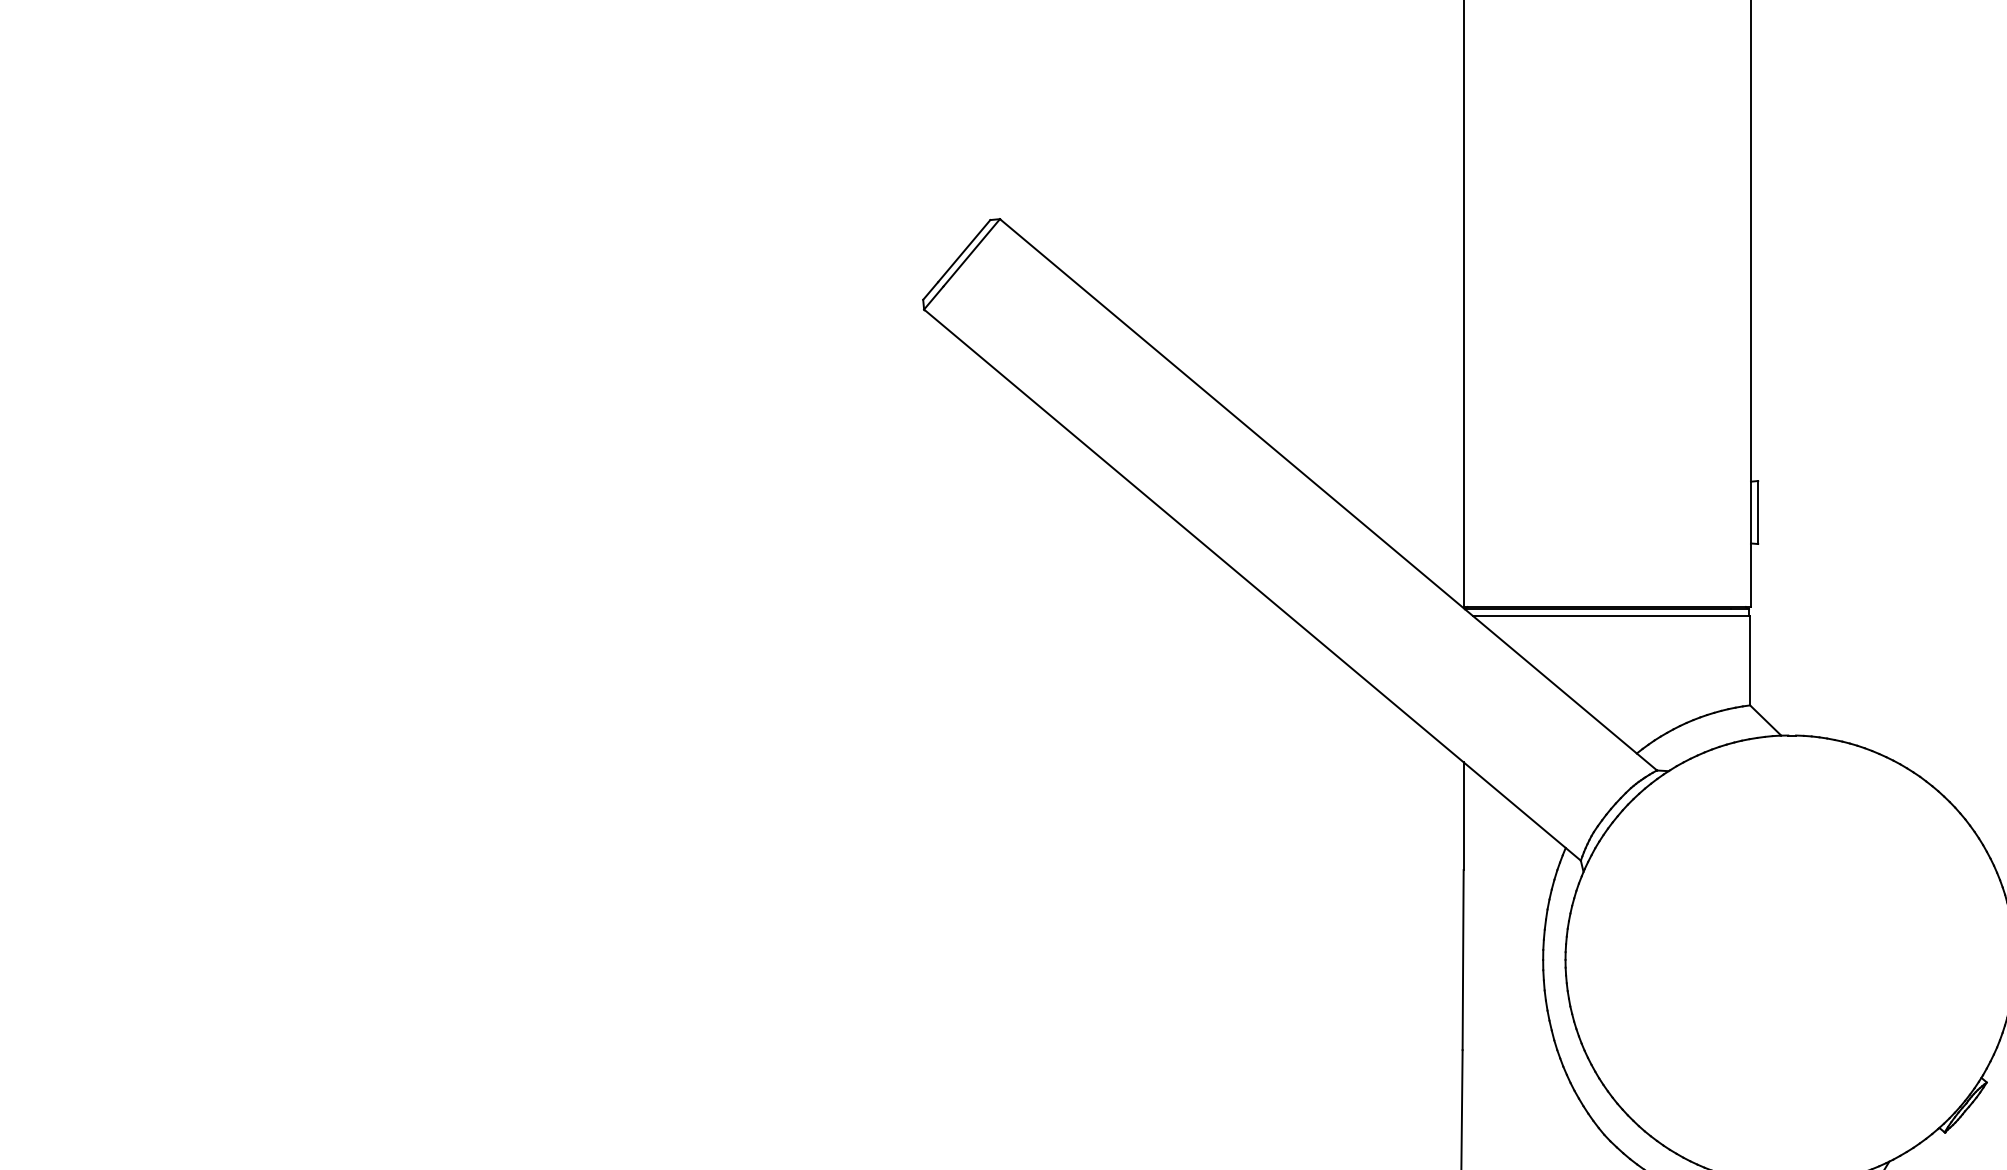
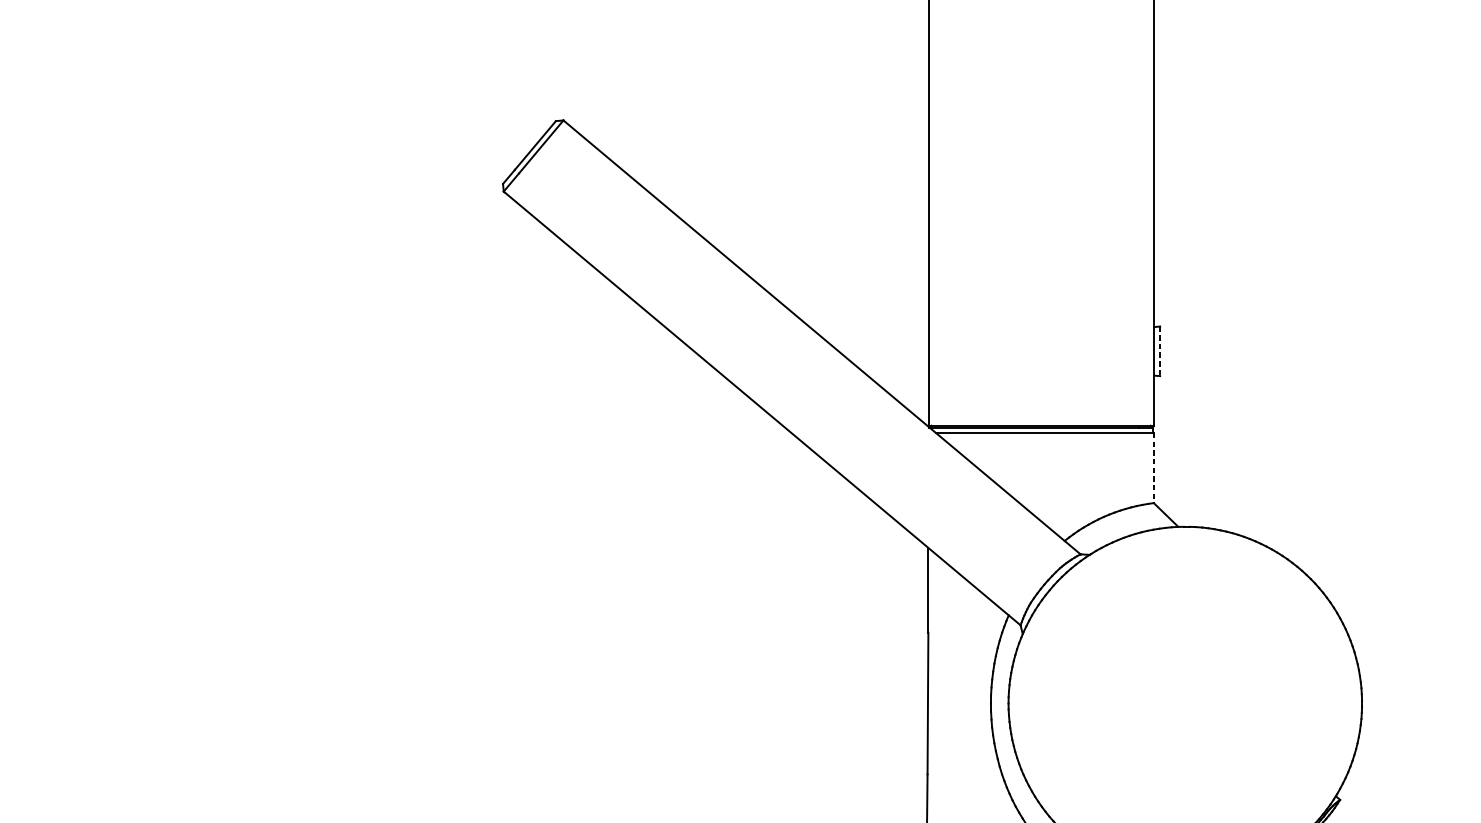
line: (1758, 512) -> (1160, 351), solid -> dashed
line: (1750, 660) -> (1154, 467), solid -> dashed

